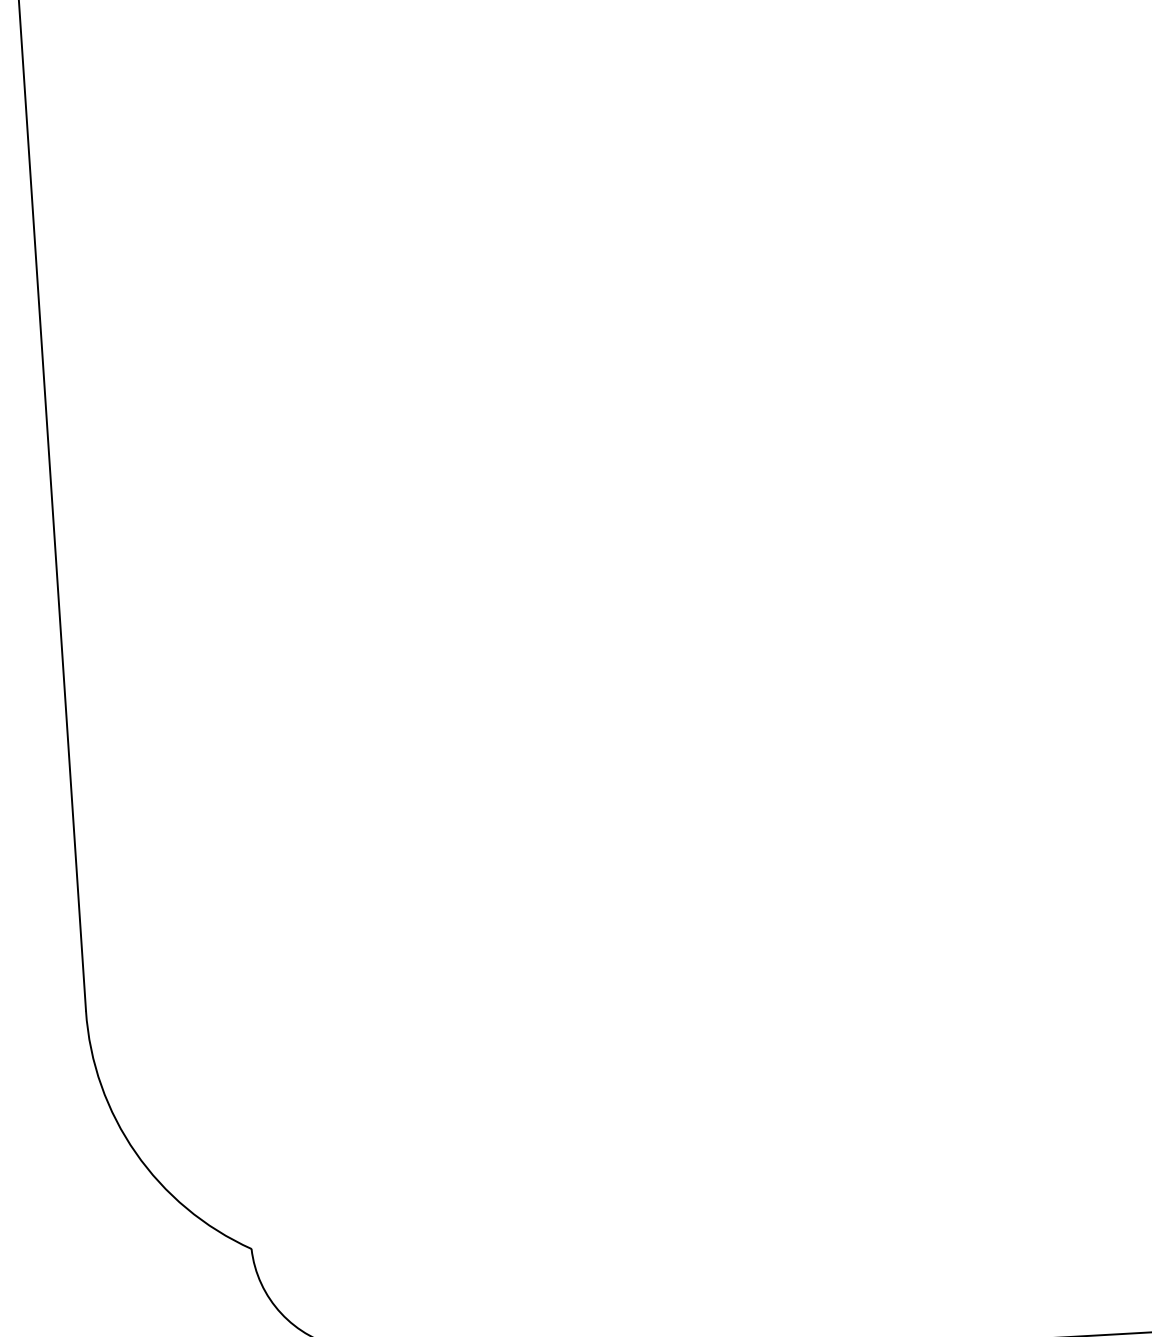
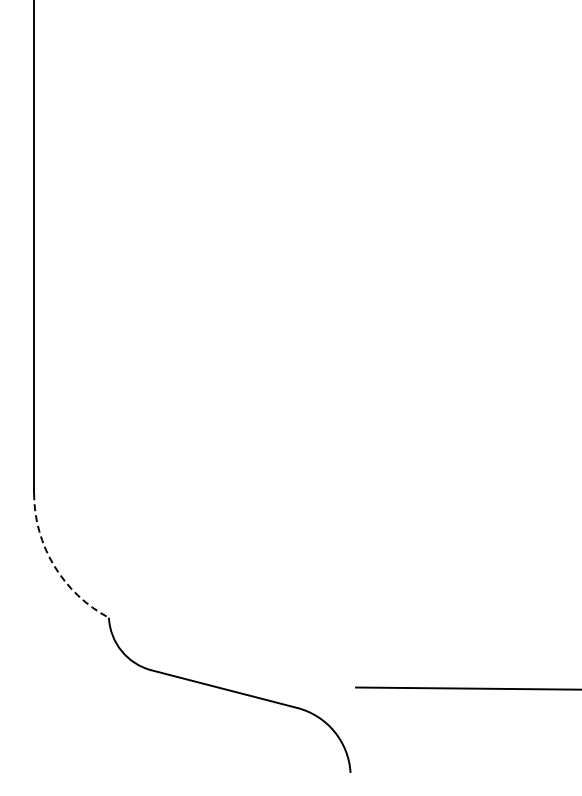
arc: (136, 1151) -> (54, 565), solid -> dashed

